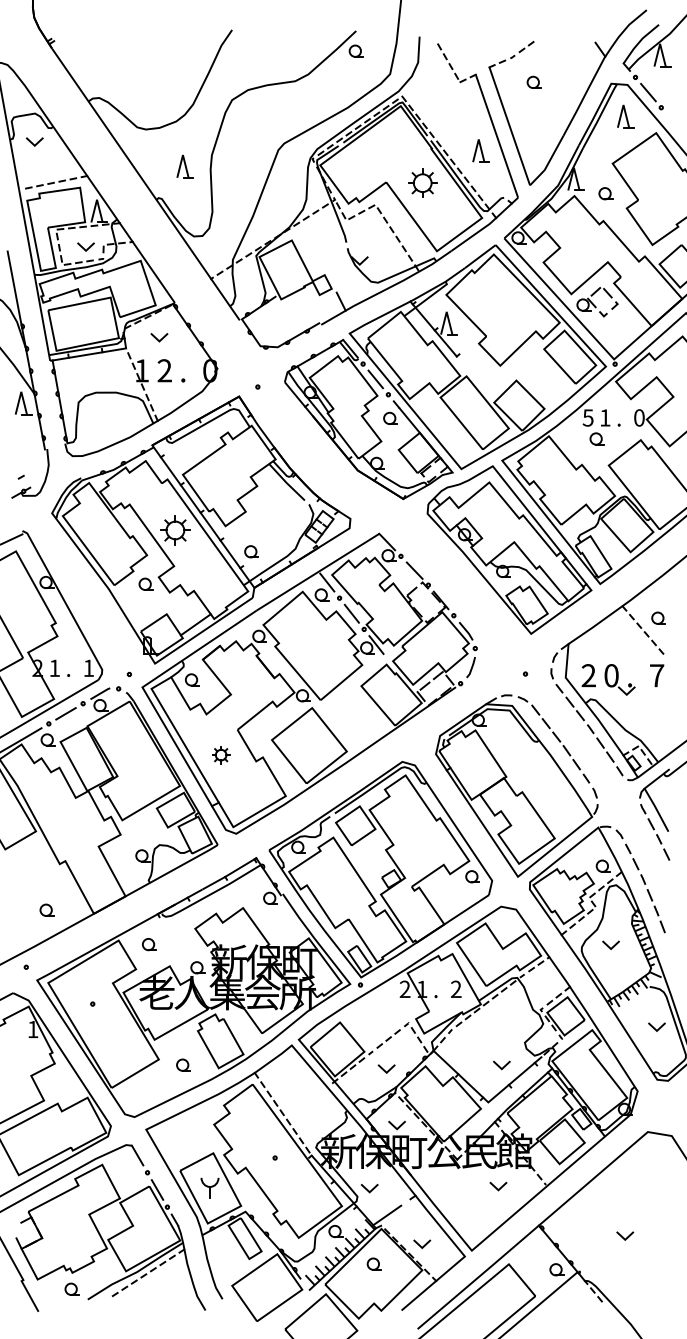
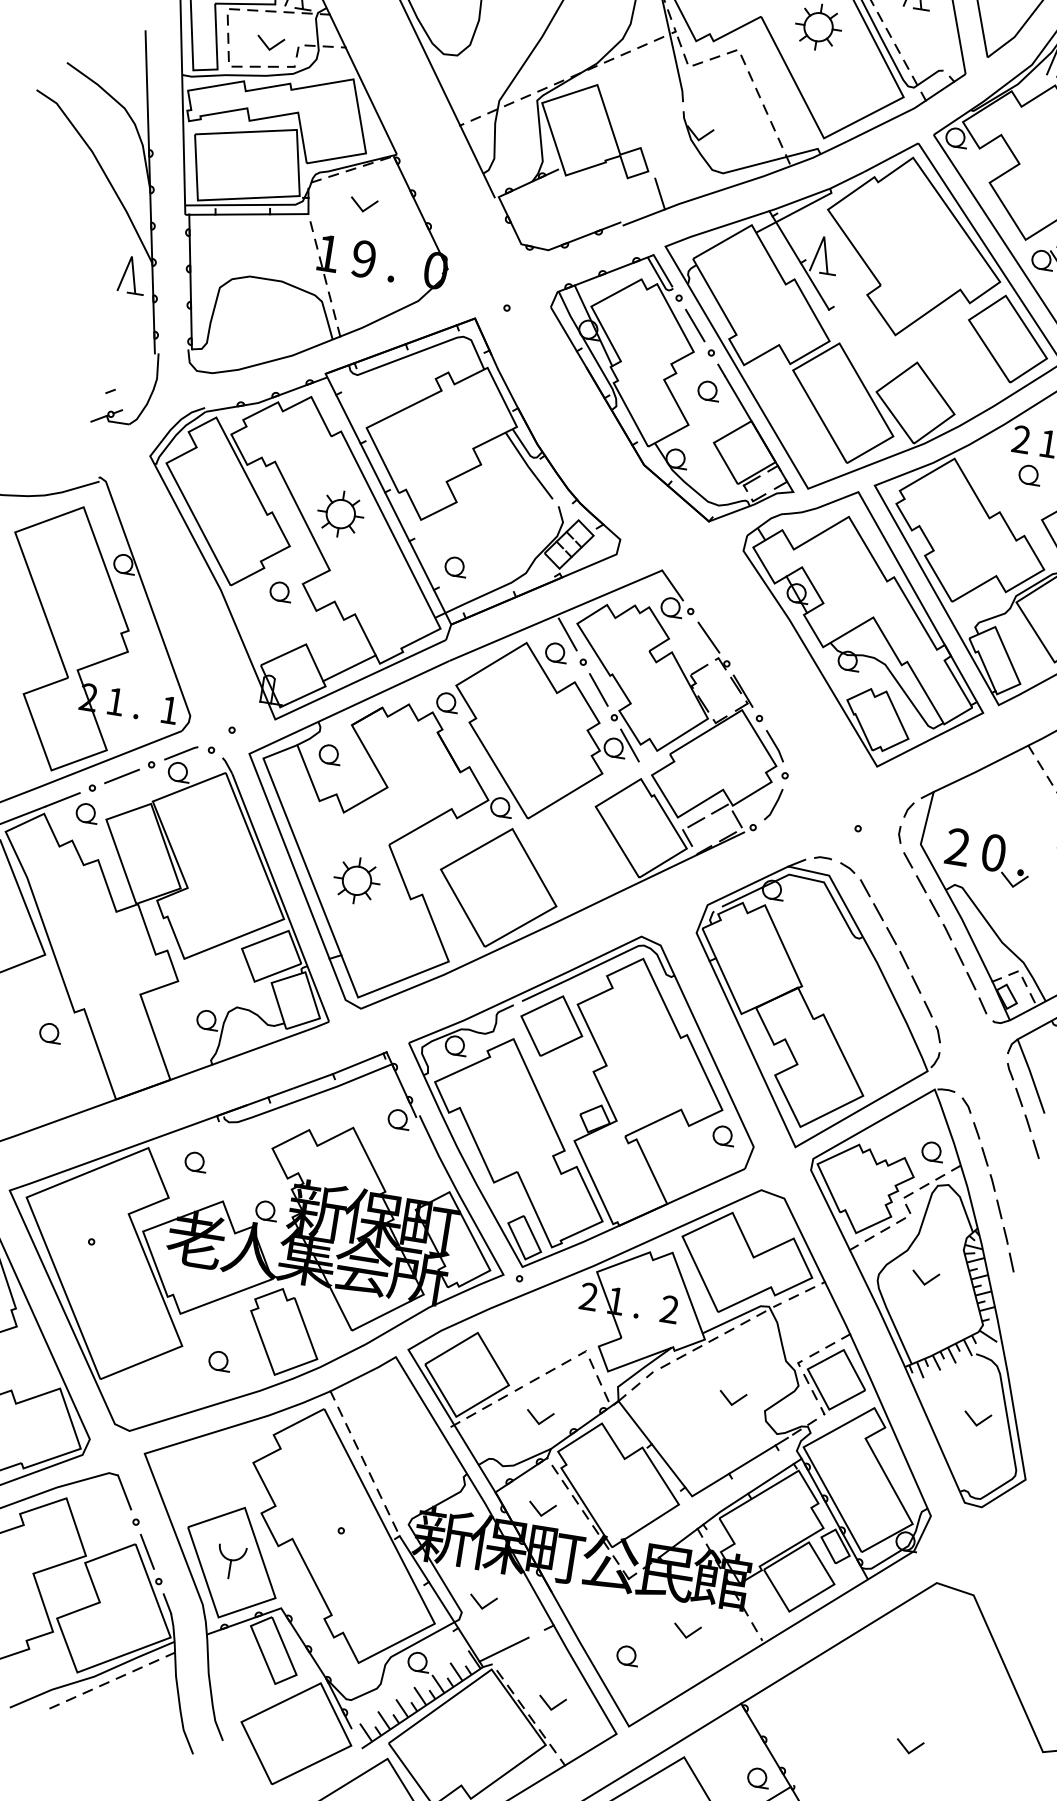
text: (164, 370) -> (363, 258), 2 -> 9
text: (587, 417) -> (1020, 438), 5 -> 2
part: (220, 754) -> (355, 879), size x1.67
part: (46, 909) -> (49, 1031), moved
line: (500, 1066) -> (730, 1400), moved
line: (623, 1236) -> (906, 1747), moved
part: (373, 1263) -> (626, 1654), moved

